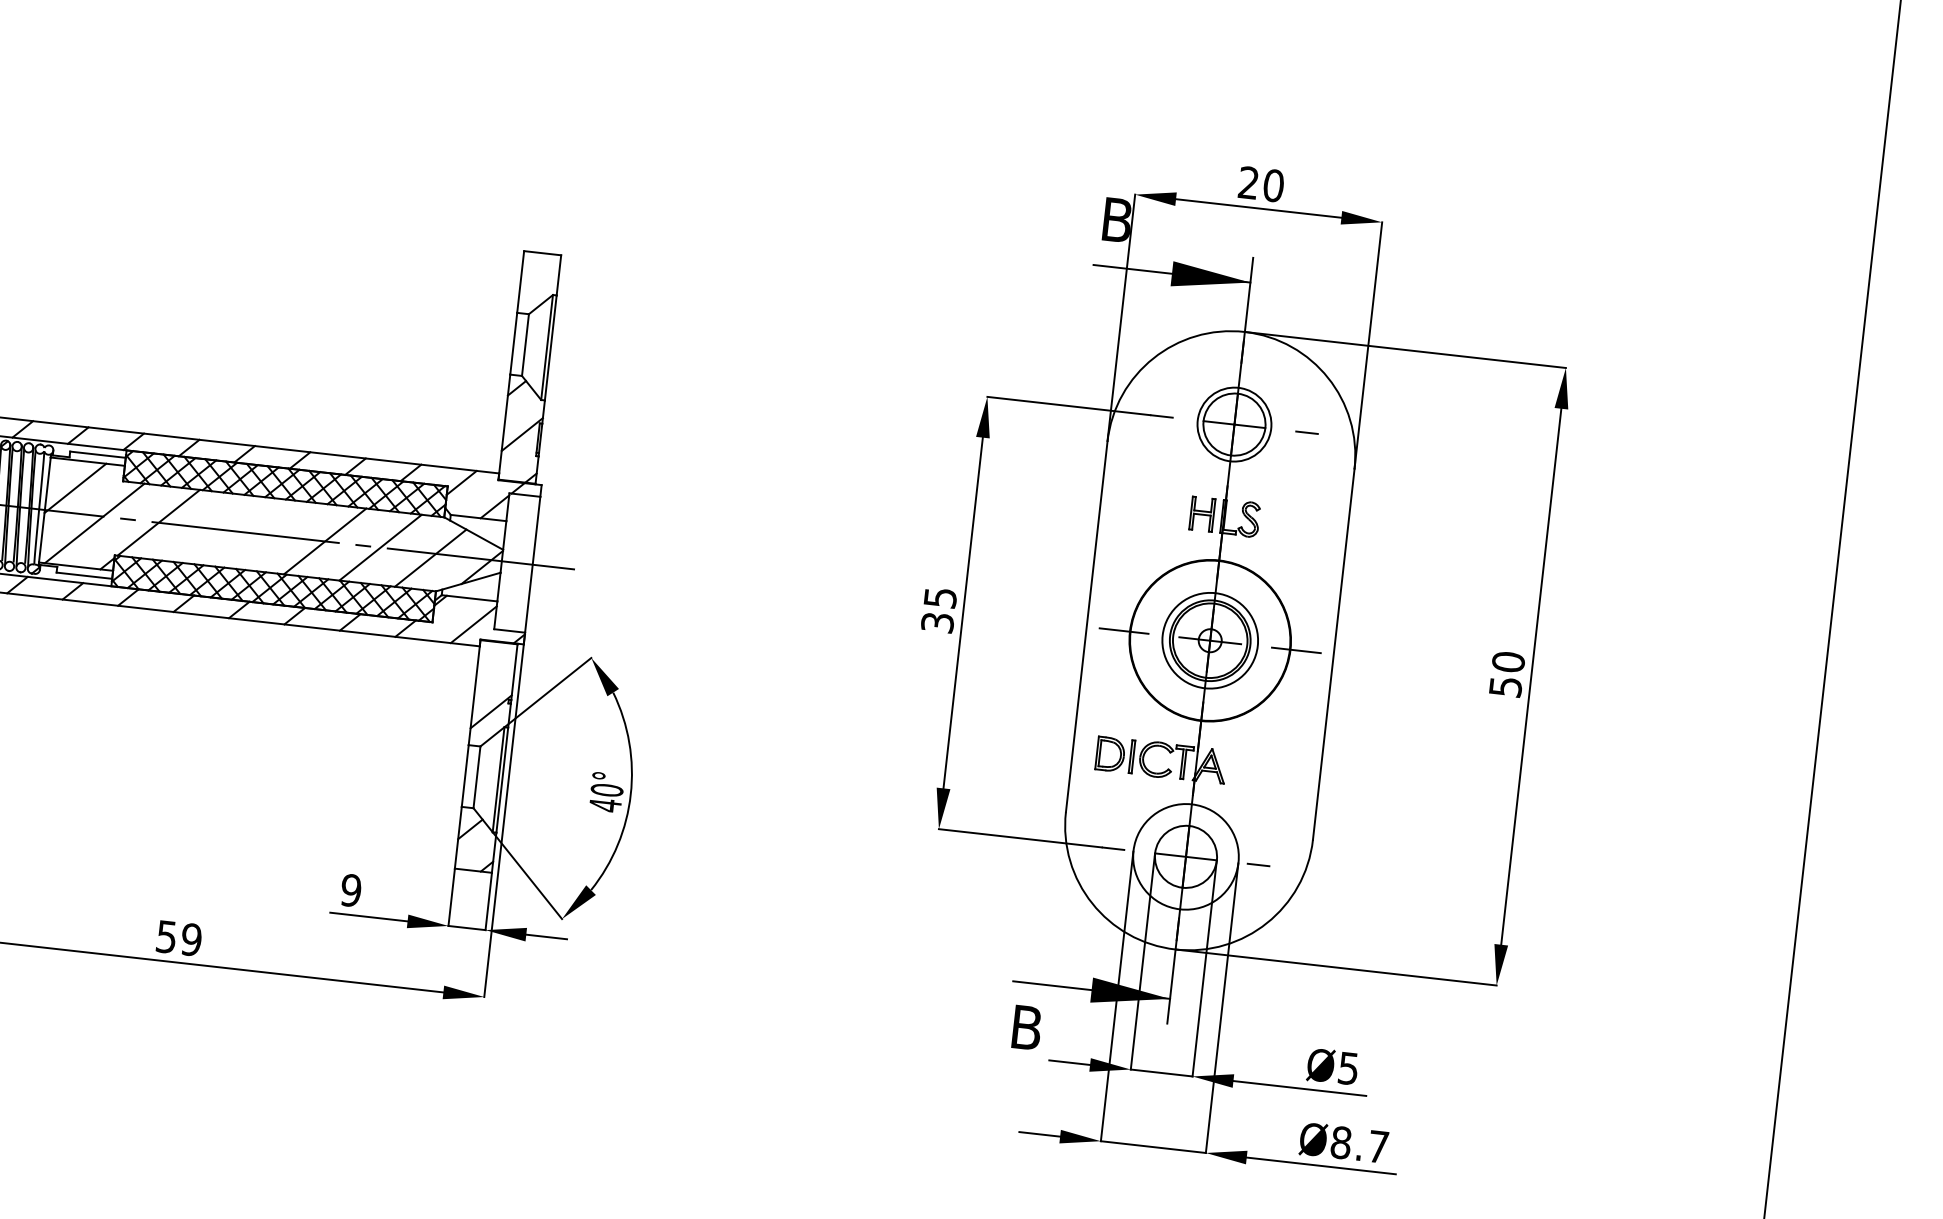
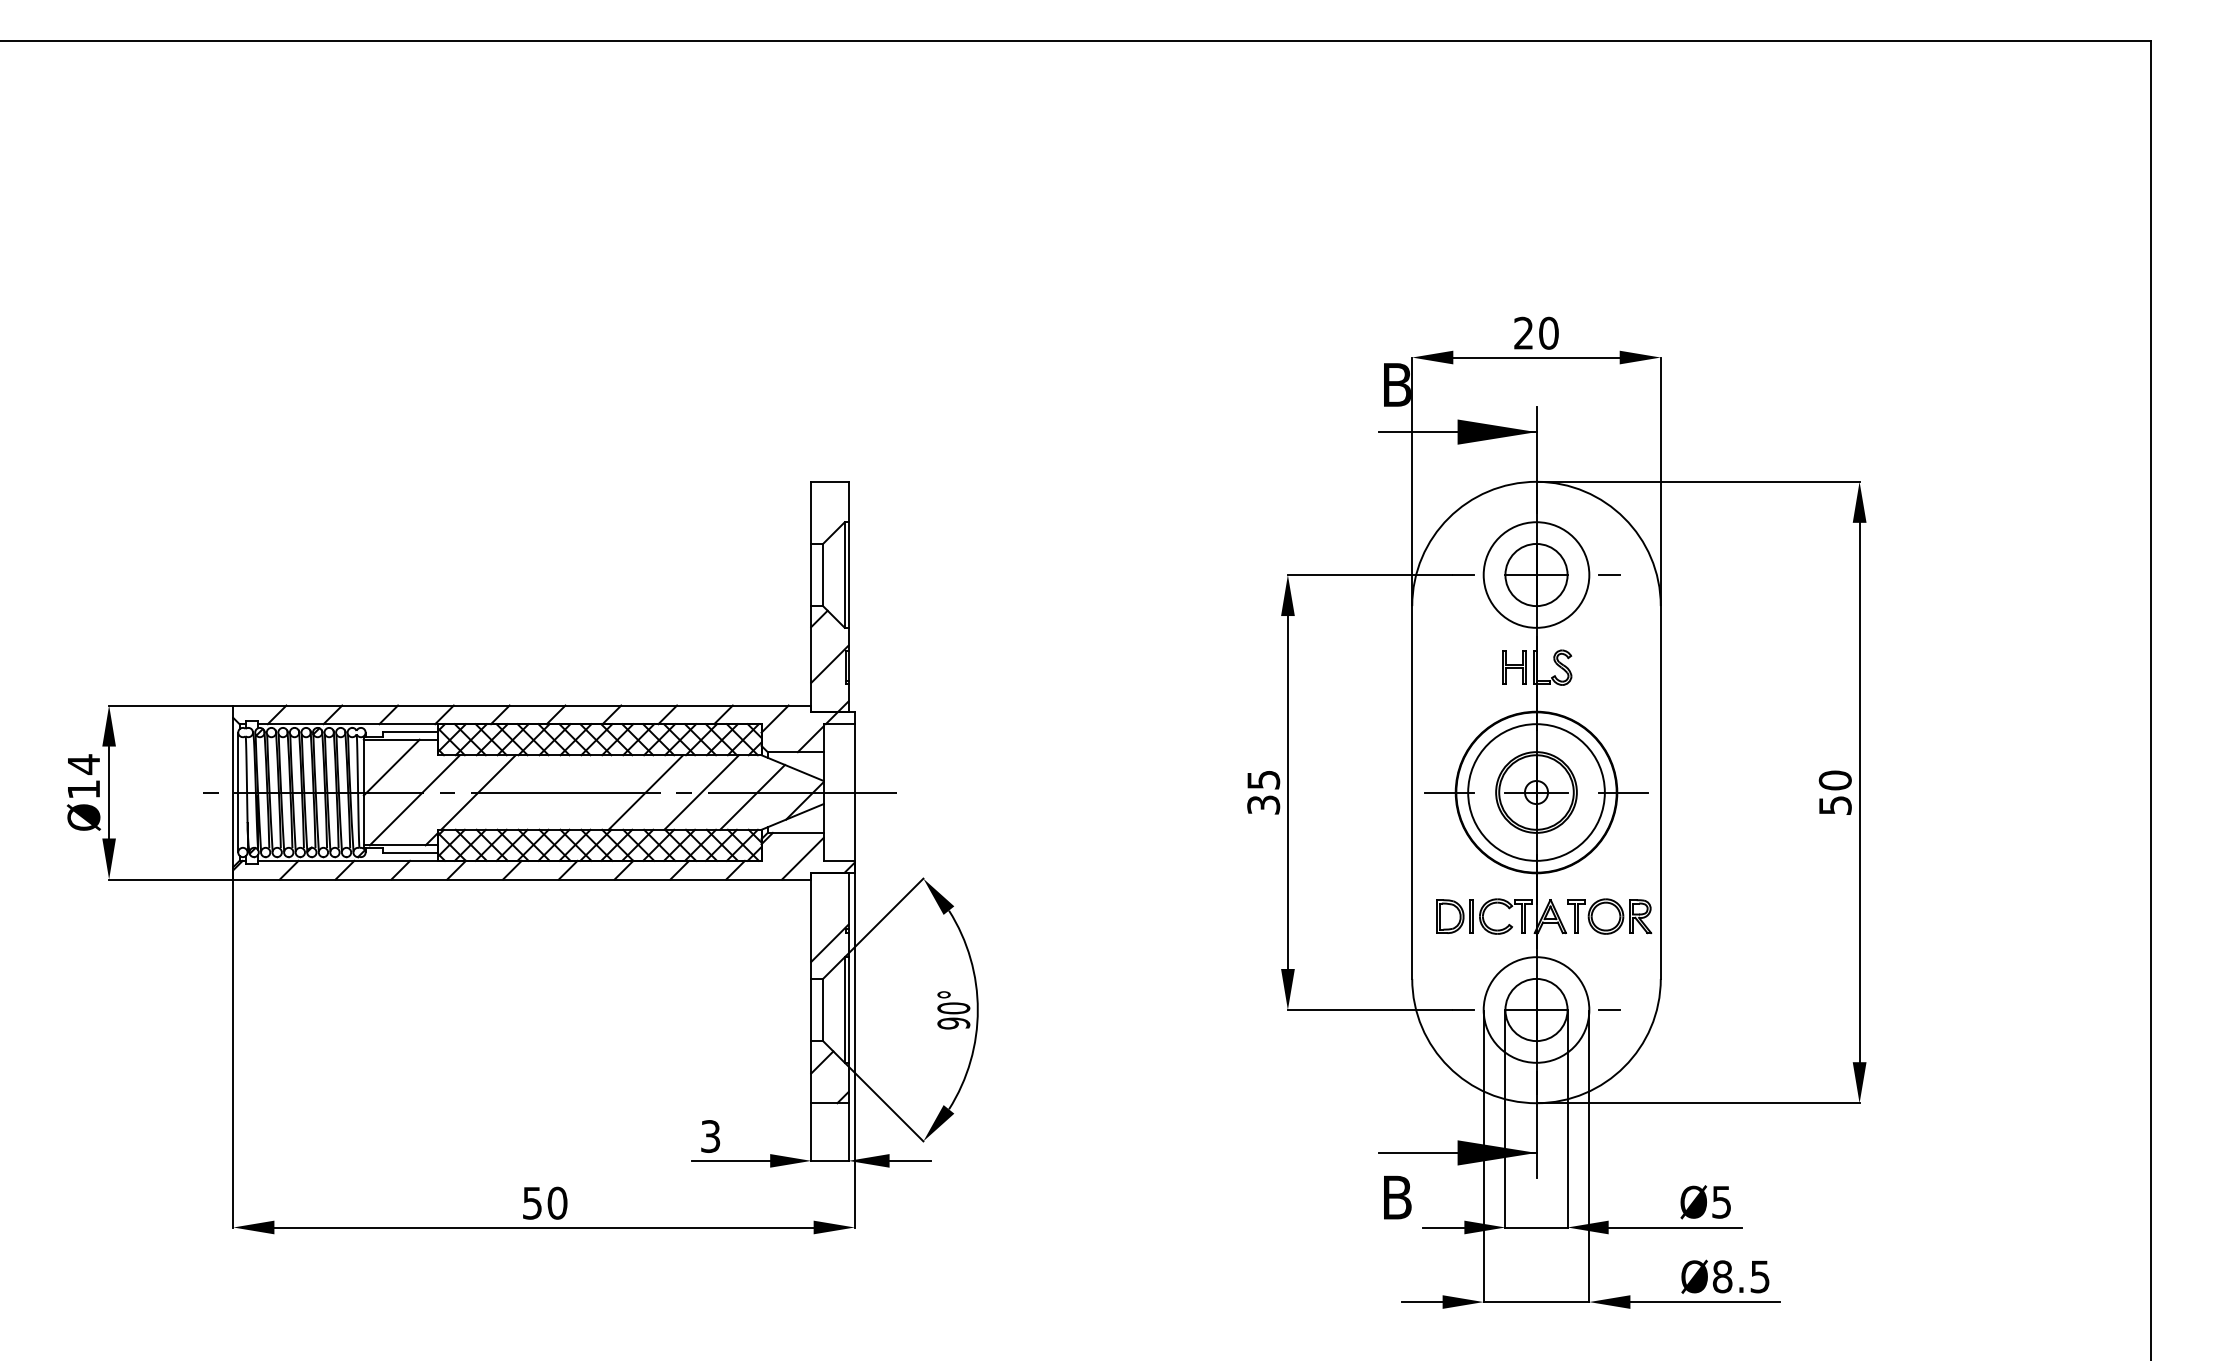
circle: (1234, 424) -> (1536, 574), size x1.43
circle: (1210, 640) -> (1536, 792), size x1.43
part: (1268, 772) -> (1609, 916), added
text: (605, 805) -> (953, 1023), 40° -> 90°
text: (351, 890) -> (710, 1136), 9 -> 3
text: (191, 939) -> (557, 1202), 59 -> 50
text: (1377, 1146) -> (1759, 1276), Ø8.7 -> Ø8.5

